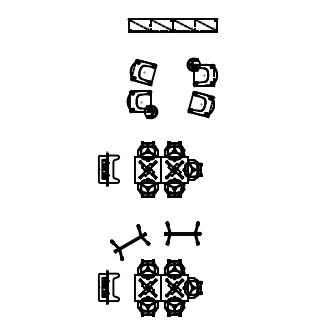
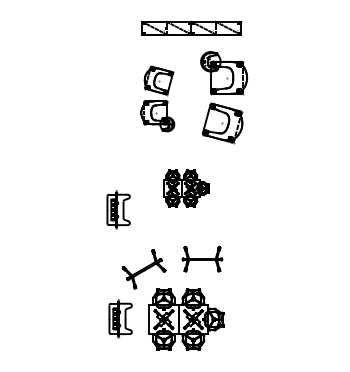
part: (201, 87) -> (223, 97), size x1.4
part: (108, 168) -> (118, 209), moved
part: (168, 169) -> (186, 188), size x0.6

